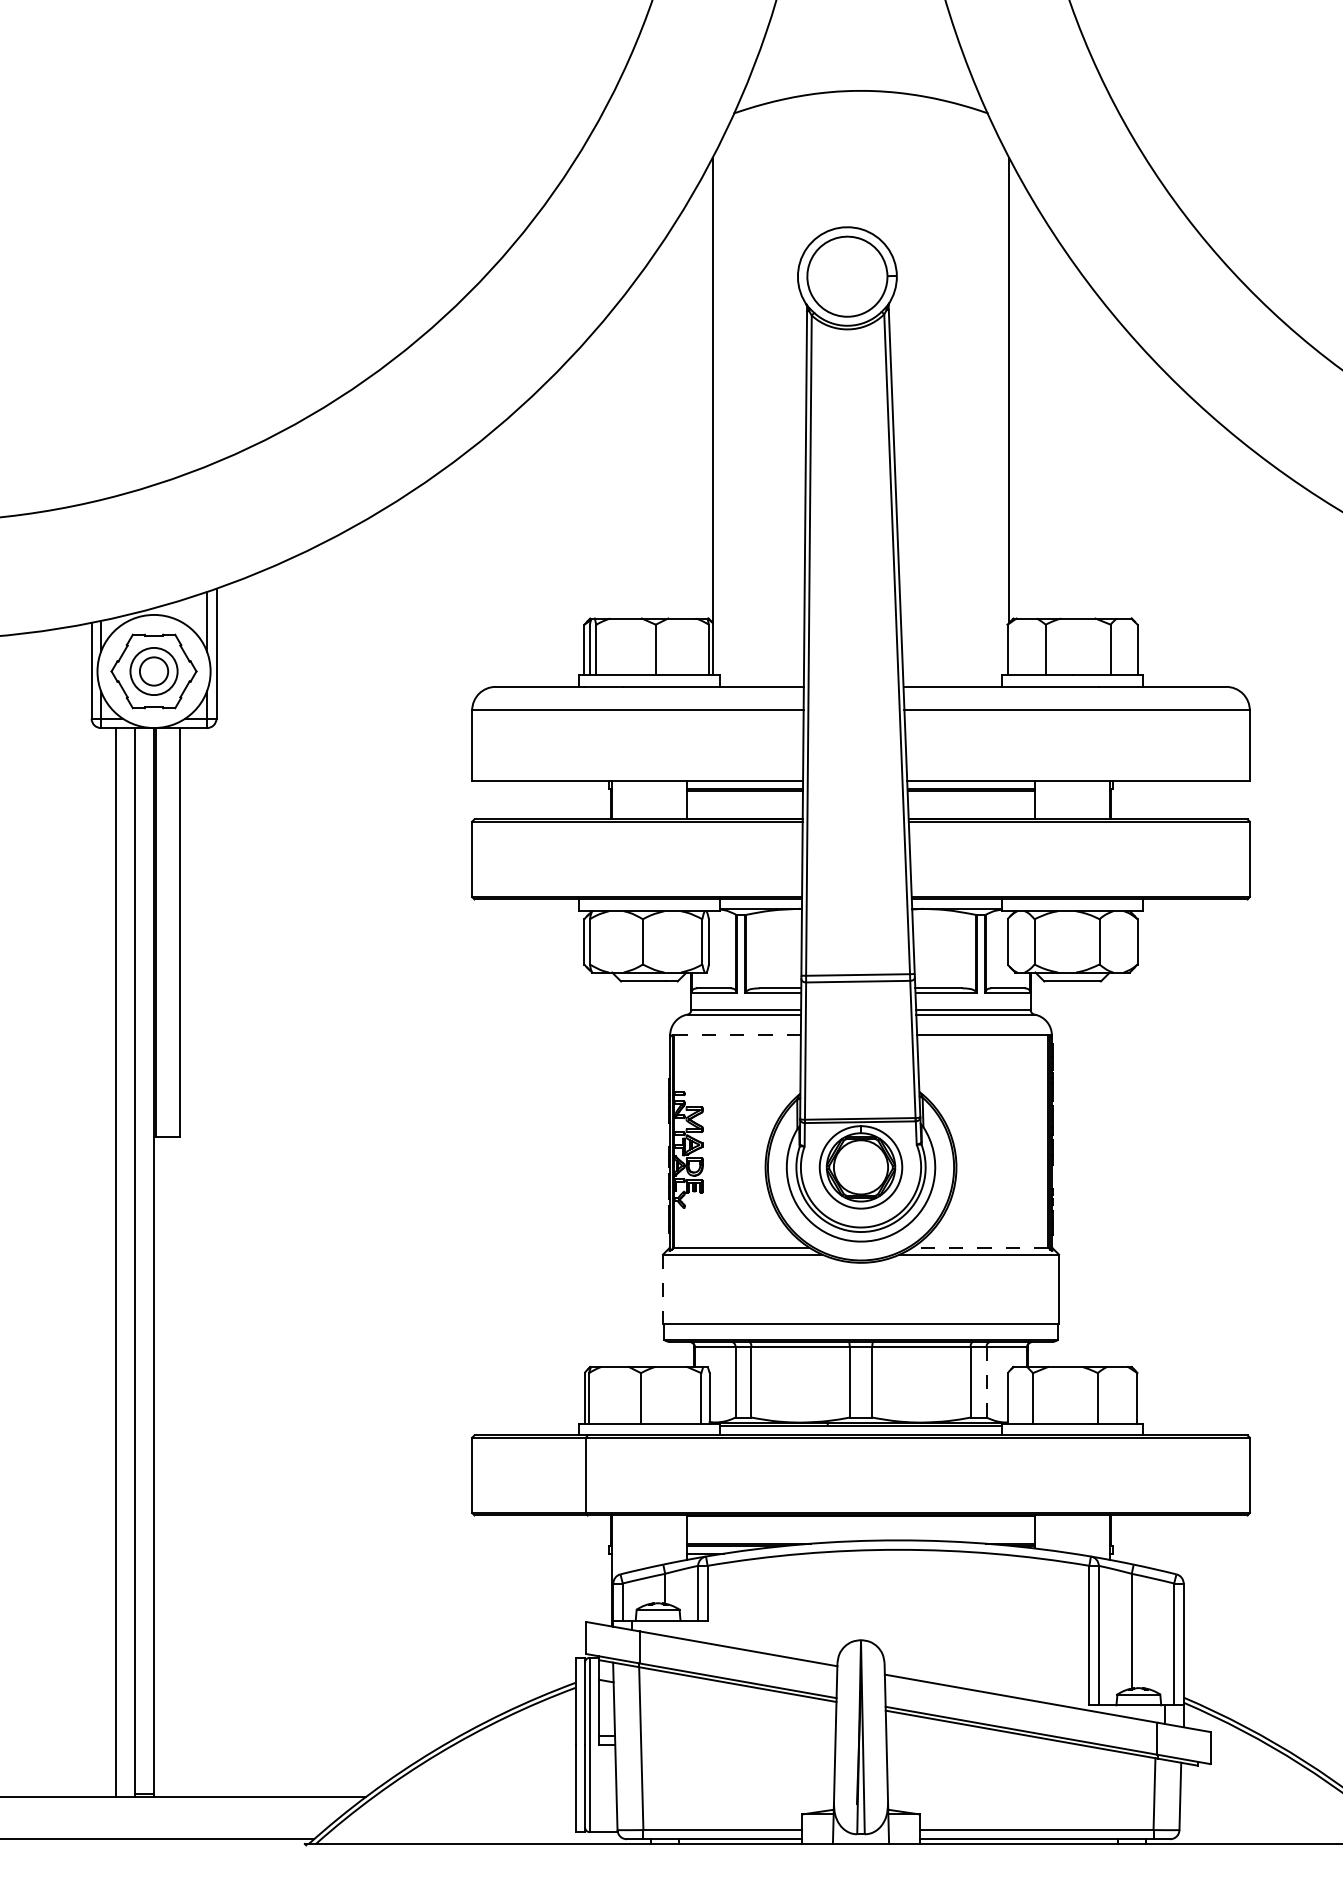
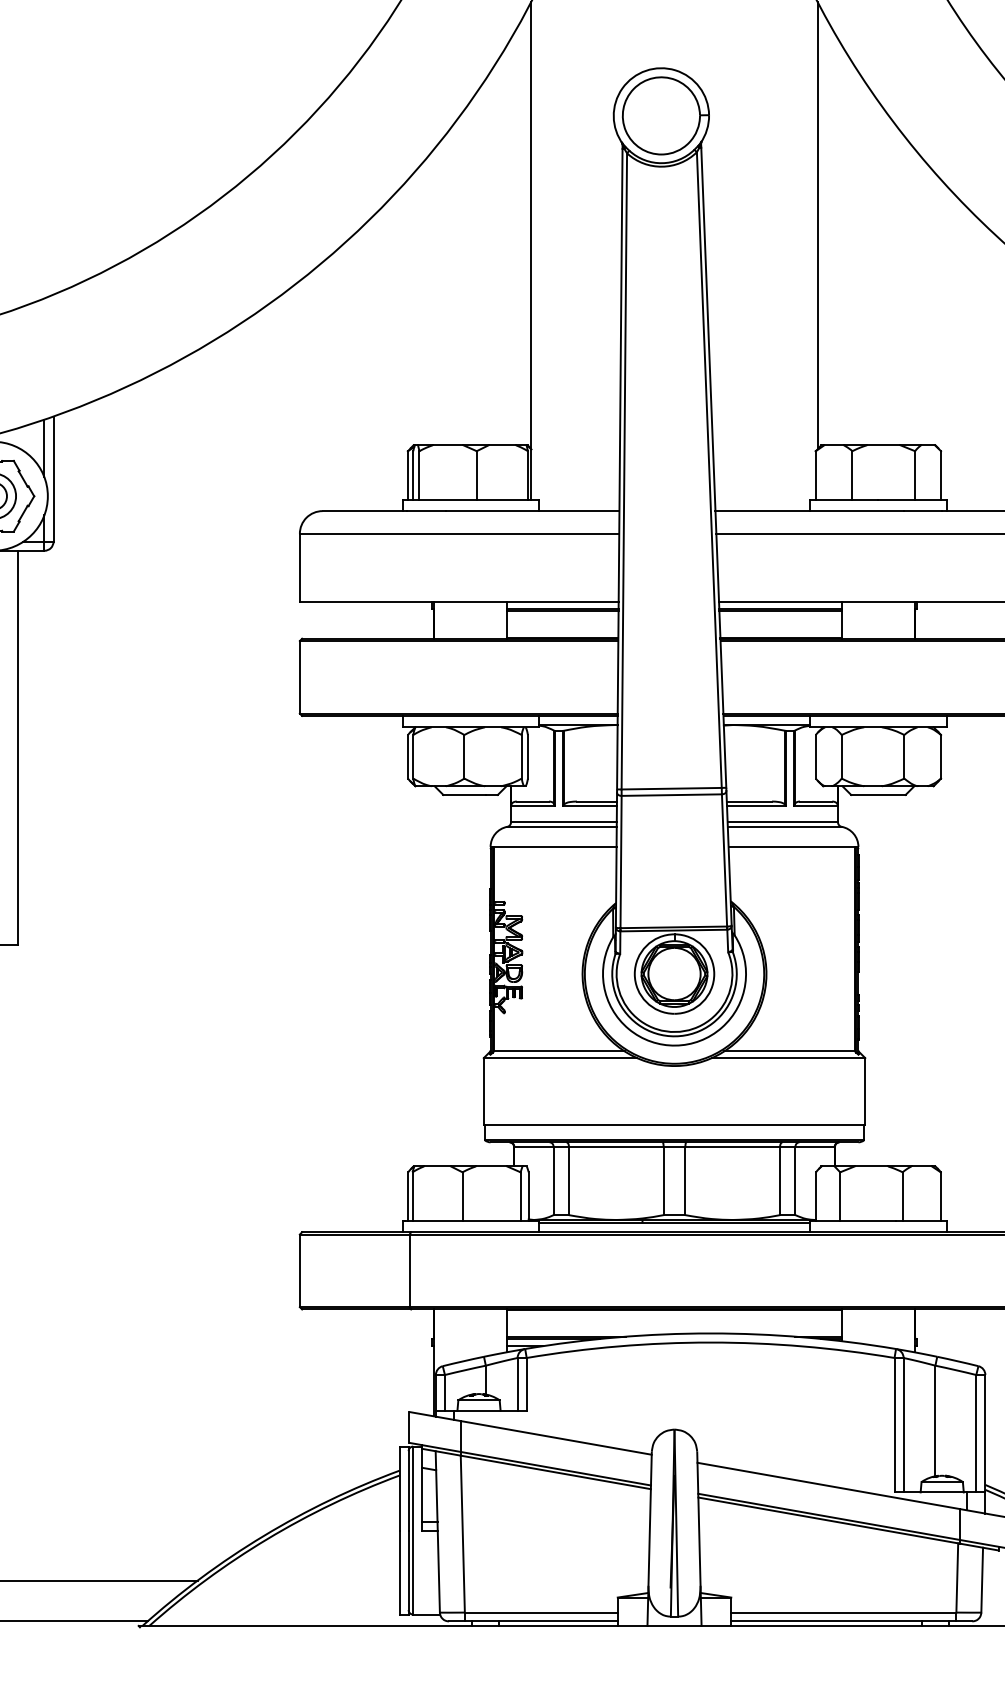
line: (736, 1035) -> (554, 847), dashed -> solid
line: (980, 1247) -> (789, 1051), dashed -> solid
line: (663, 1289) -> (484, 1091), dashed -> solid
line: (986, 1381) -> (795, 1180), dashed -> solid

